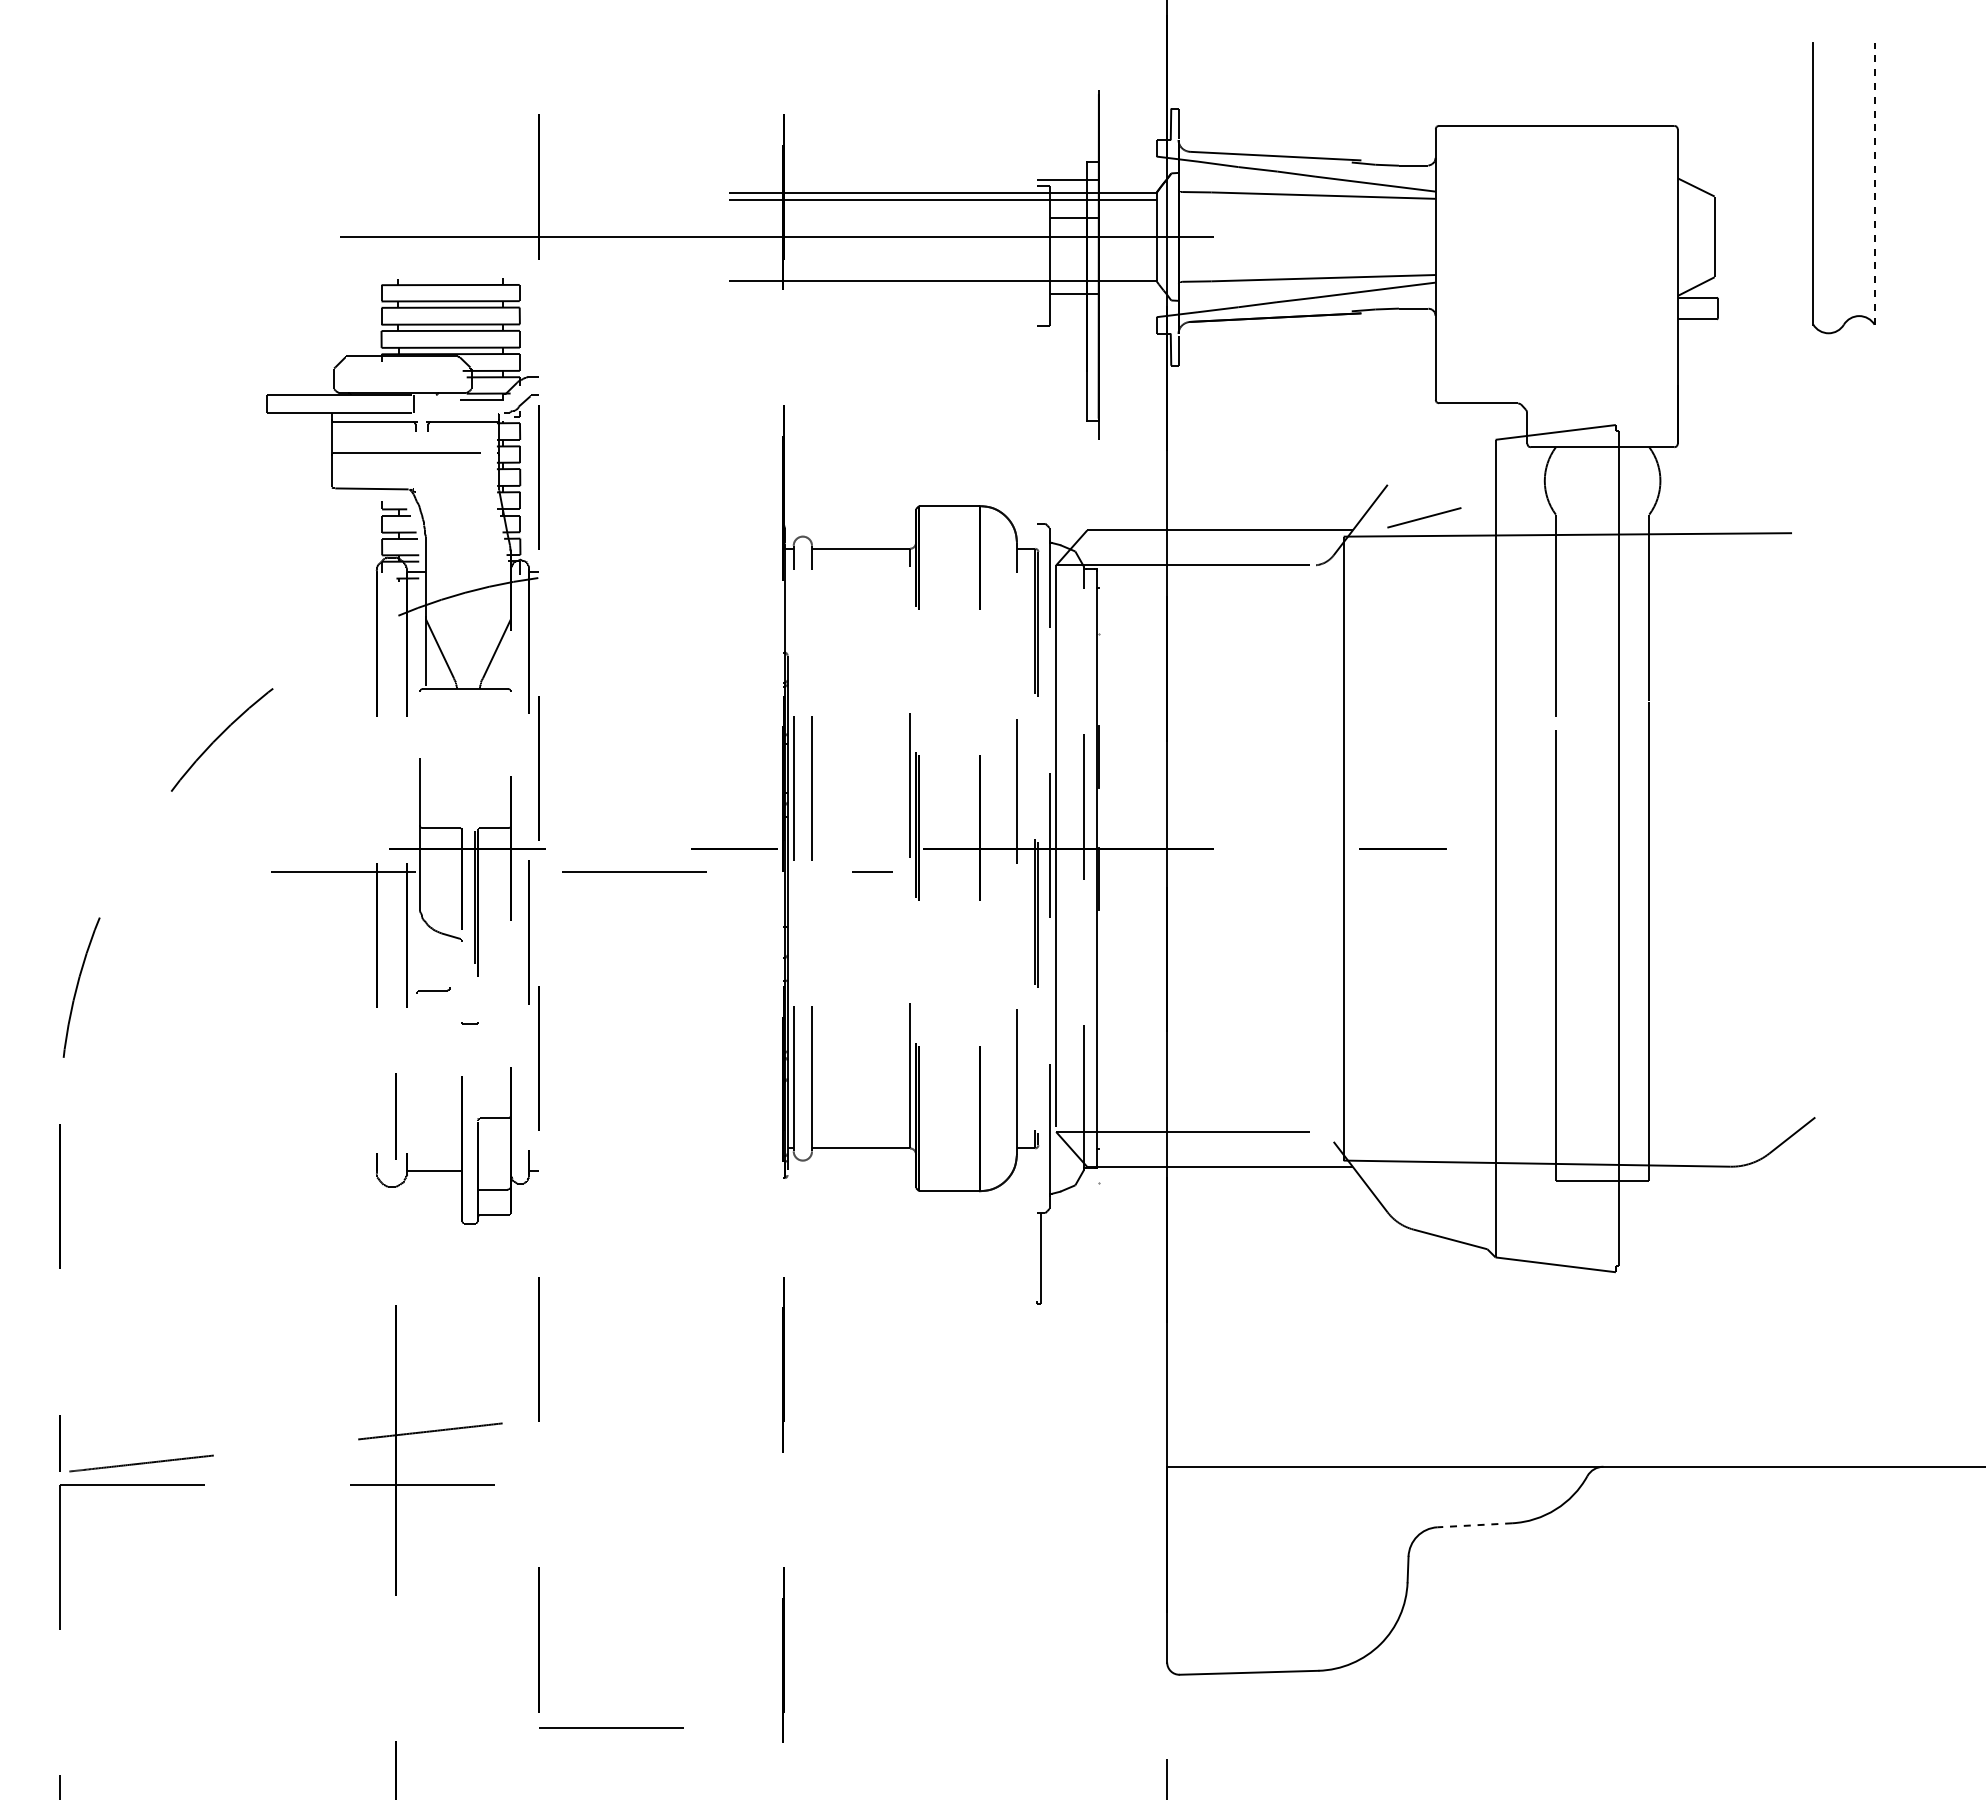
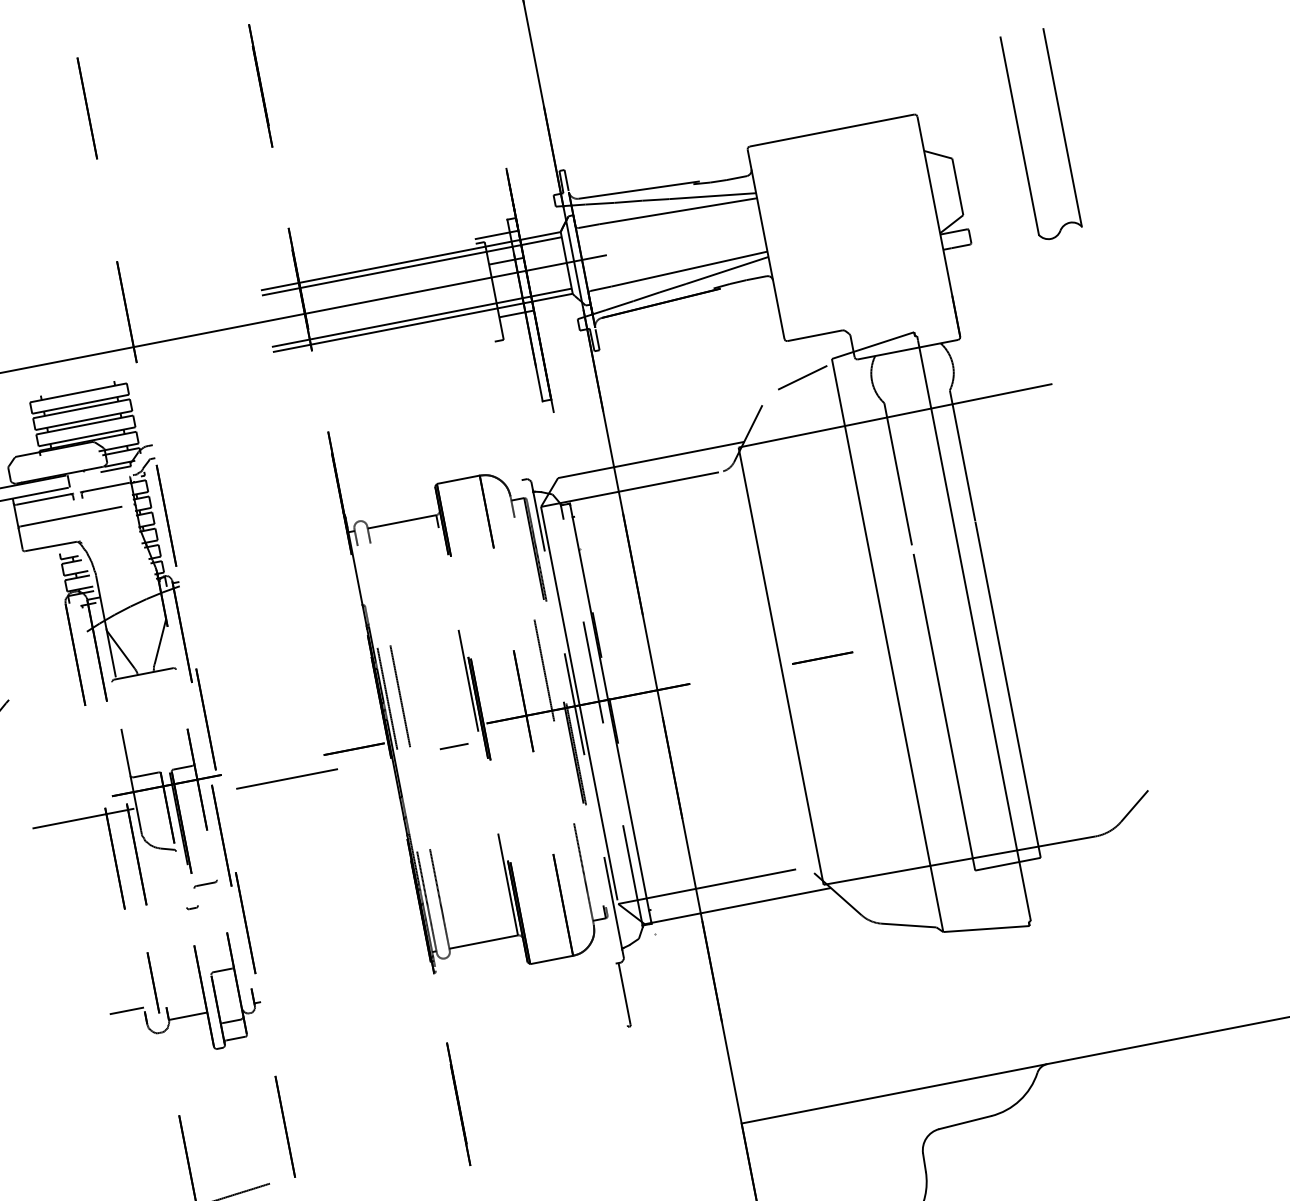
line: (1874, 183) -> (1062, 127), dashed -> solid
line: (942, 273) -> (421, 317), added
line: (1424, 517) -> (802, 377), moved
part: (433, 990) -> (205, 884), moved
line: (351, 1147) -> (126, 1010), added
line: (1474, 1525) -> (965, 1122), dashed -> solid

